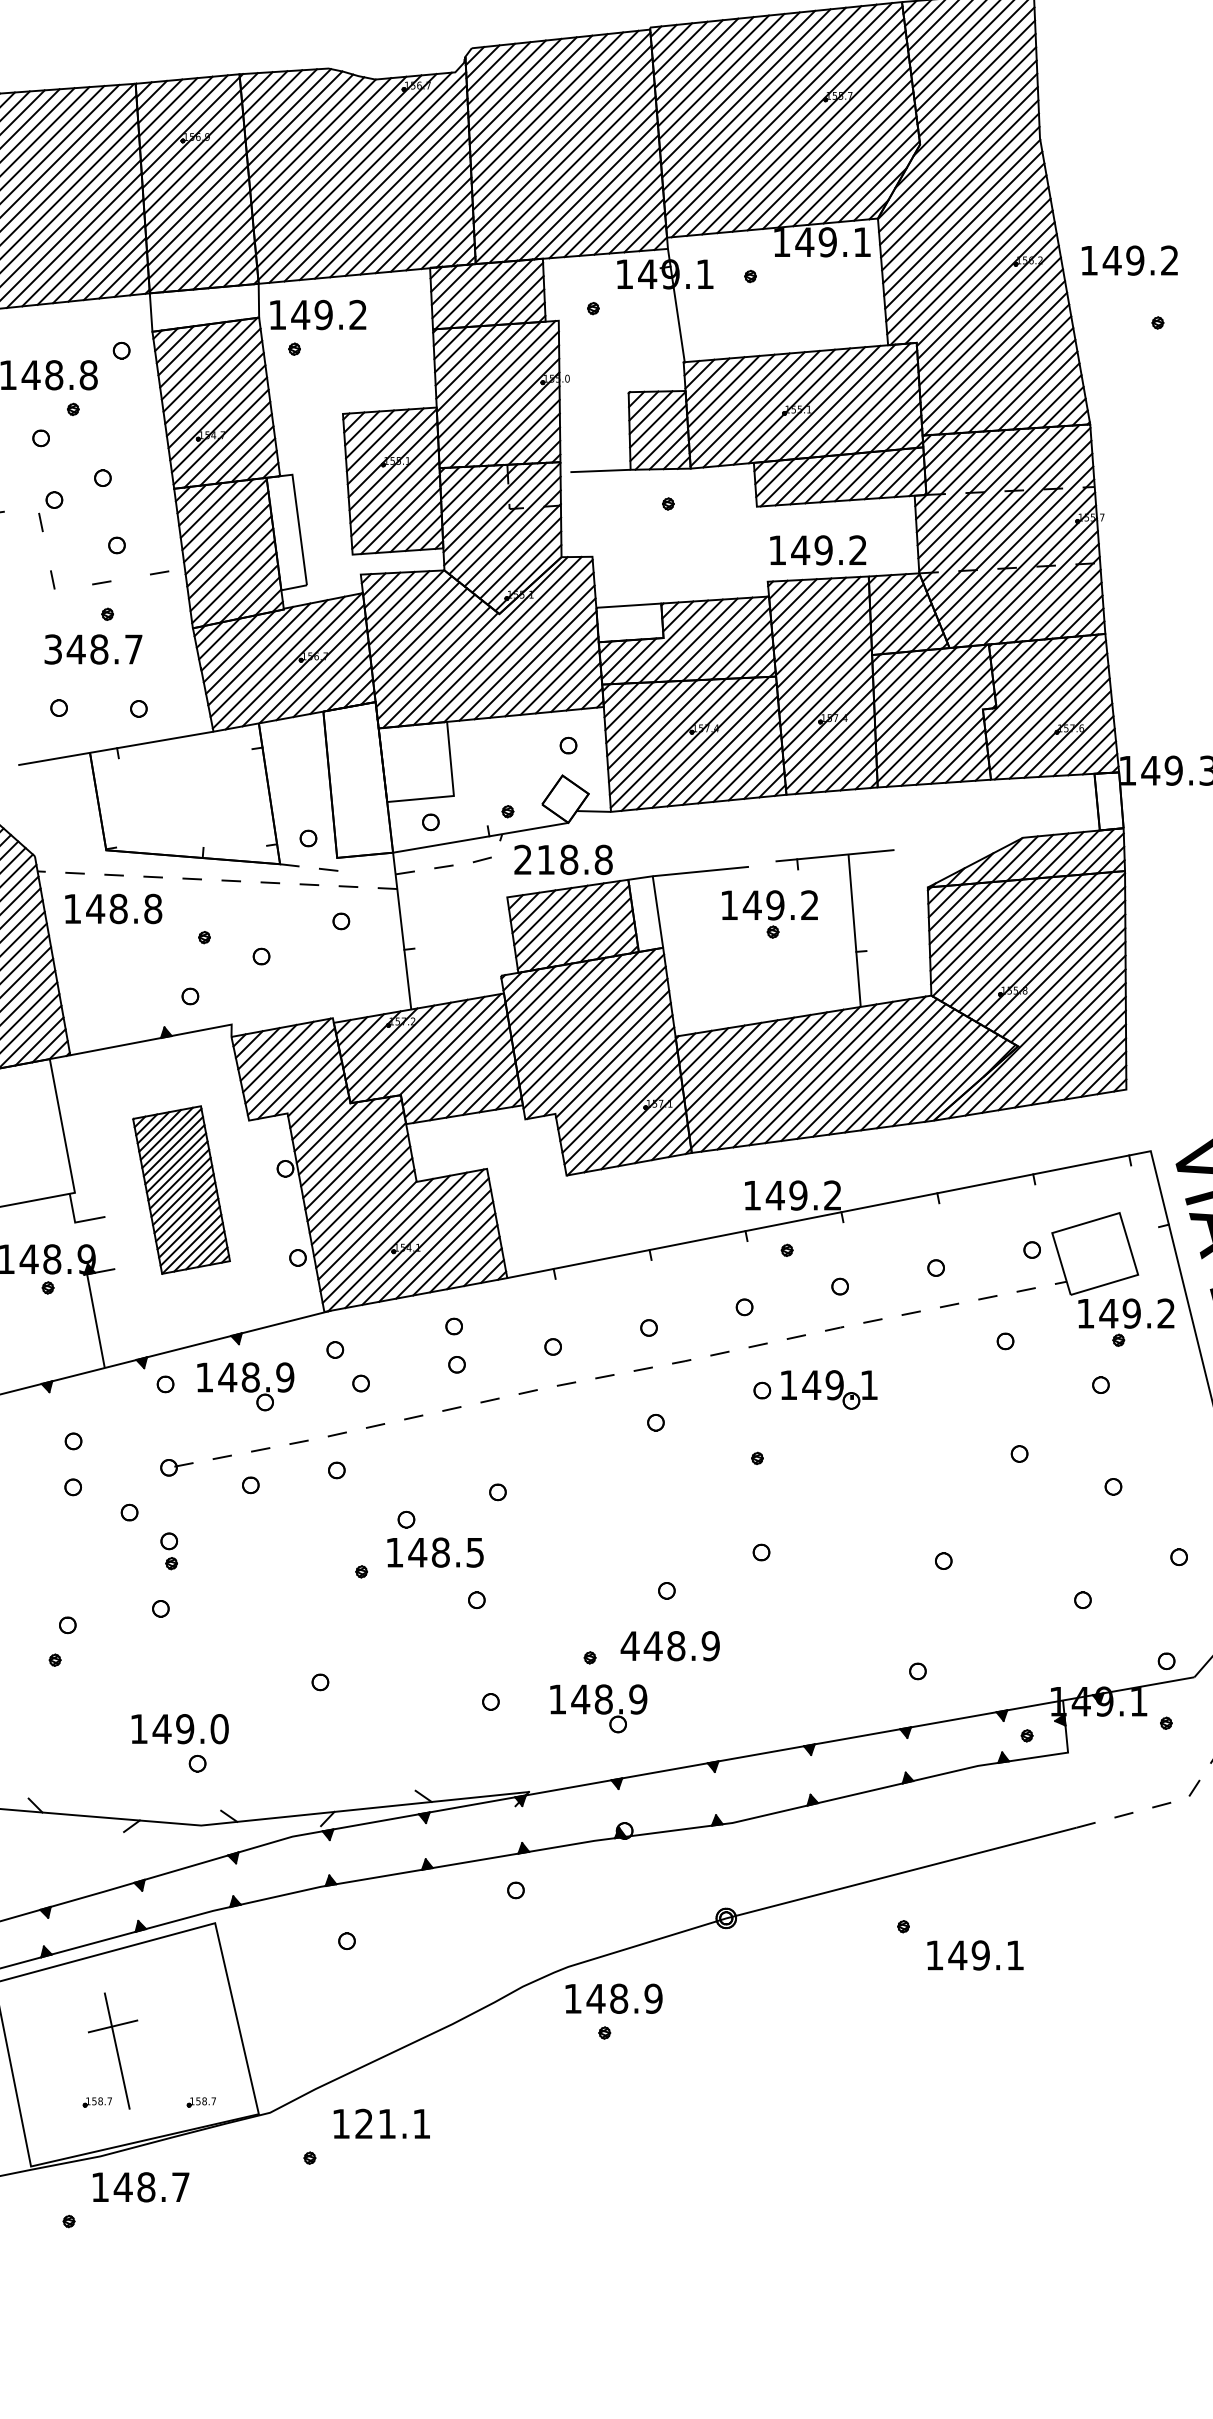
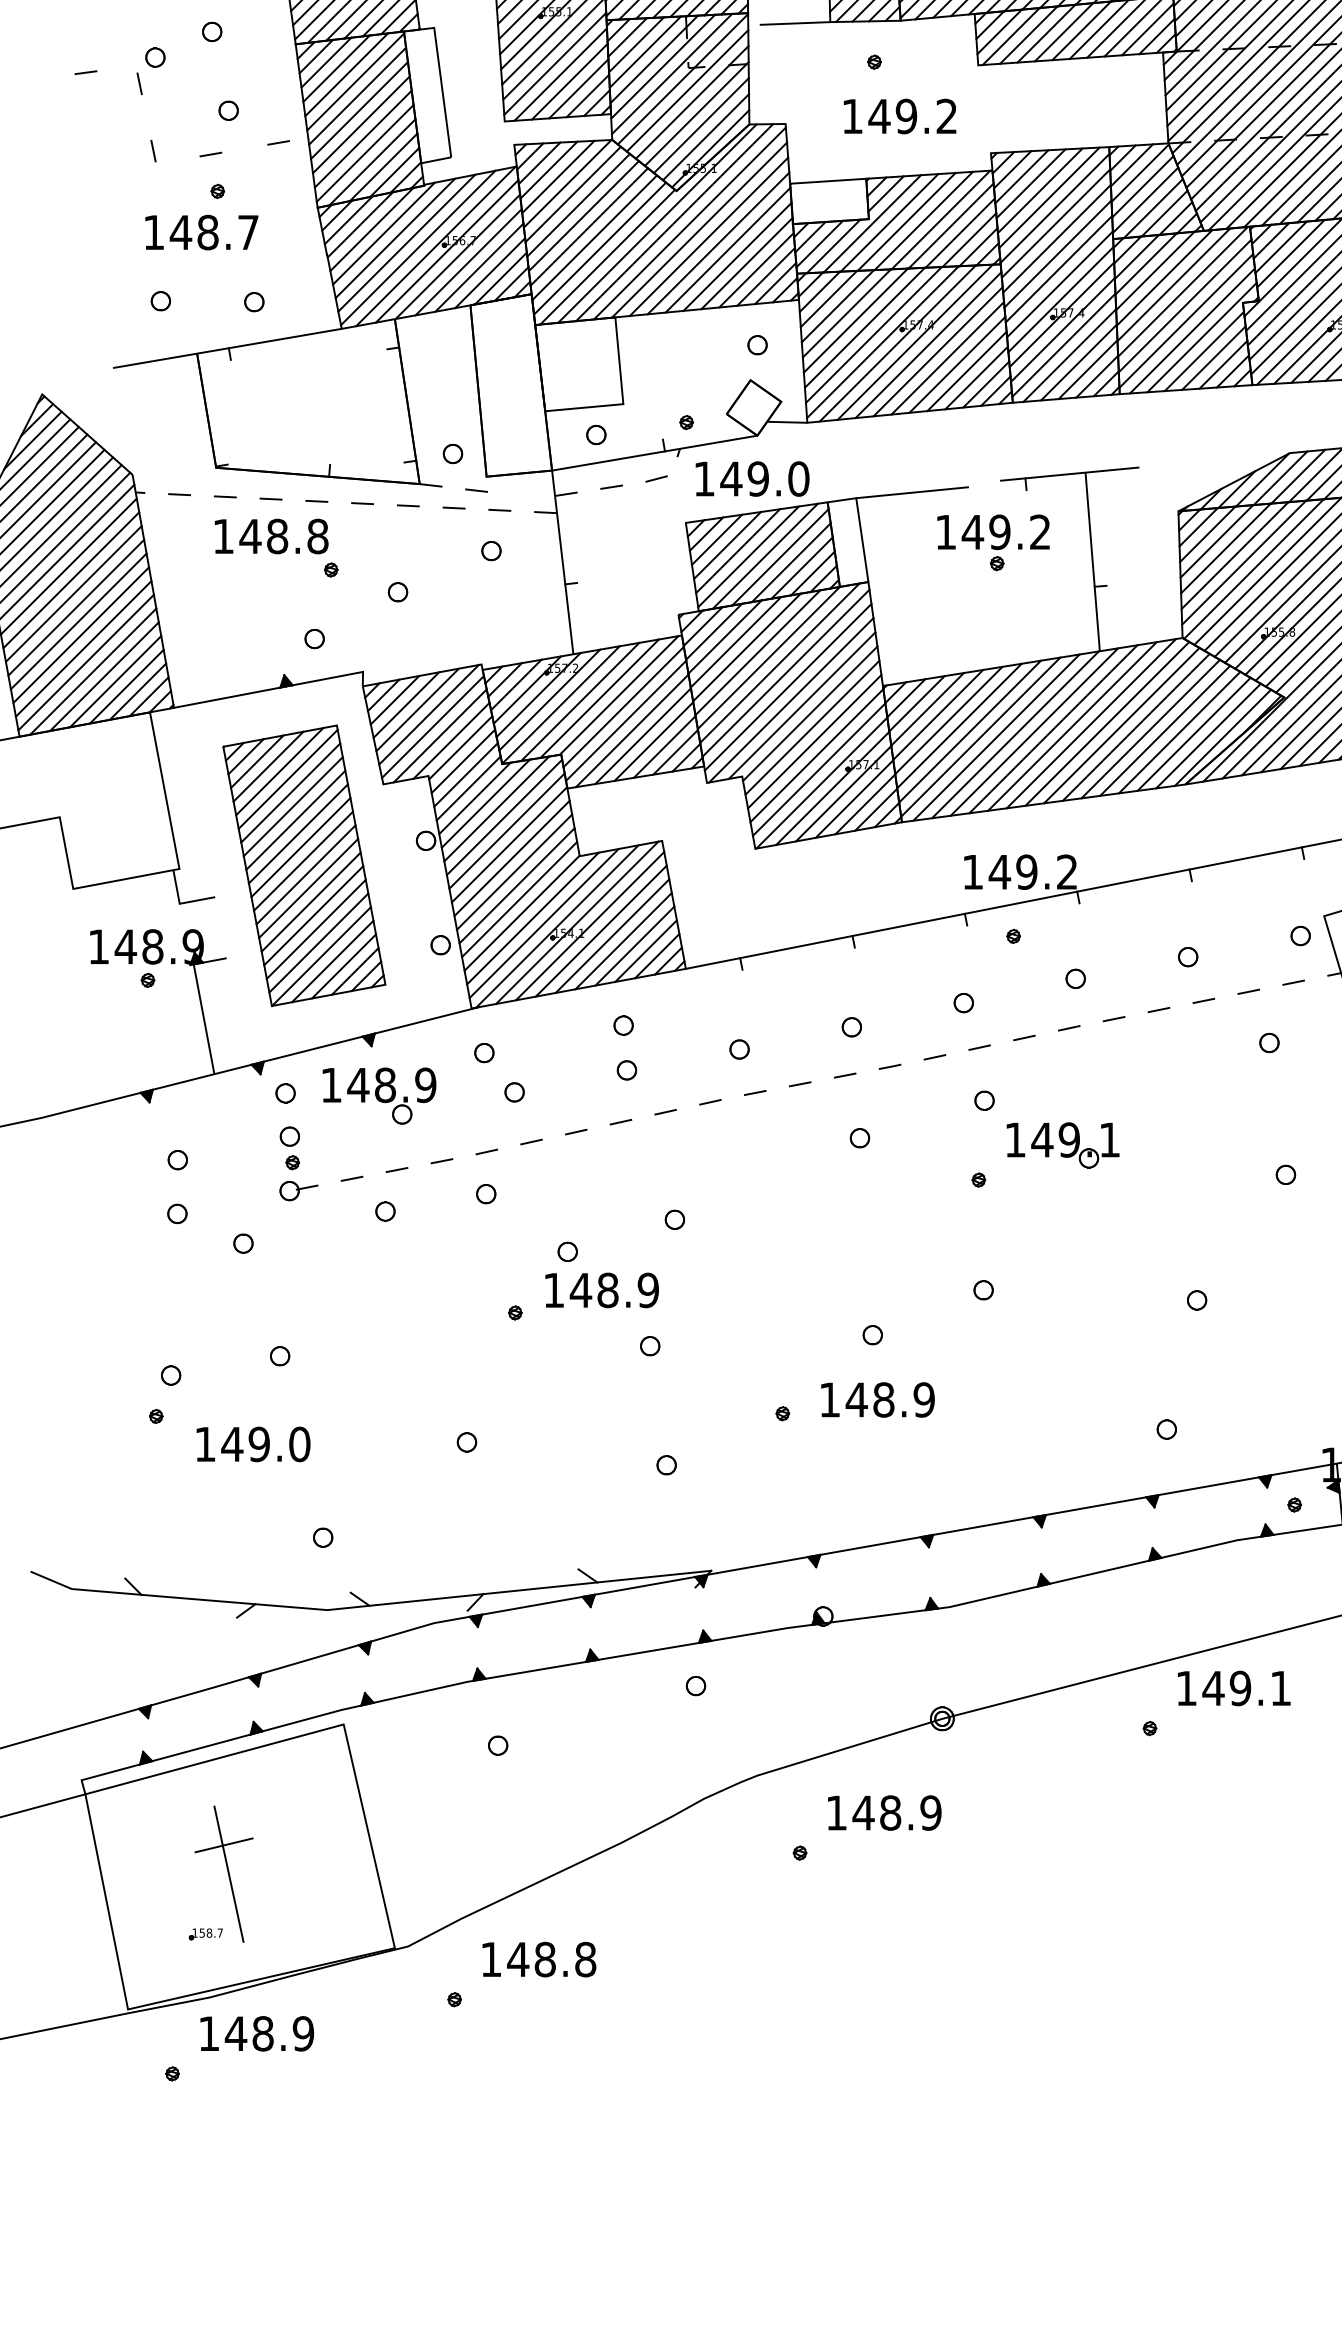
text: (818, 550) -> (900, 116), moved
text: (52, 649) -> (153, 232), 348.7 -> 148.7
text: (563, 859) -> (751, 478), 218.8 -> 149.0
text: (113, 908) -> (271, 535), moved
part: (181, 1189) -> (304, 865), size x1.43
part: (829, 1389) -> (1063, 1145), moved
part: (169, 1551) -> (290, 1148), moved
text: (475, 1552) -> (648, 1290), 148.5 -> 148.9
text: (629, 1645) -> (828, 1399), 448.9 -> 148.9
part: (598, 1708) -> (792, 1472), removed
text: (179, 1729) -> (252, 1444), moved
text: (975, 1955) -> (1234, 1688), moved
text: (613, 1998) -> (884, 1812), moved
part: (200, 2102) -> (326, 1934), removed
text: (392, 2123) -> (551, 1959), 121.1 -> 148.8
text: (180, 2187) -> (303, 2034), 148.7 -> 148.9

